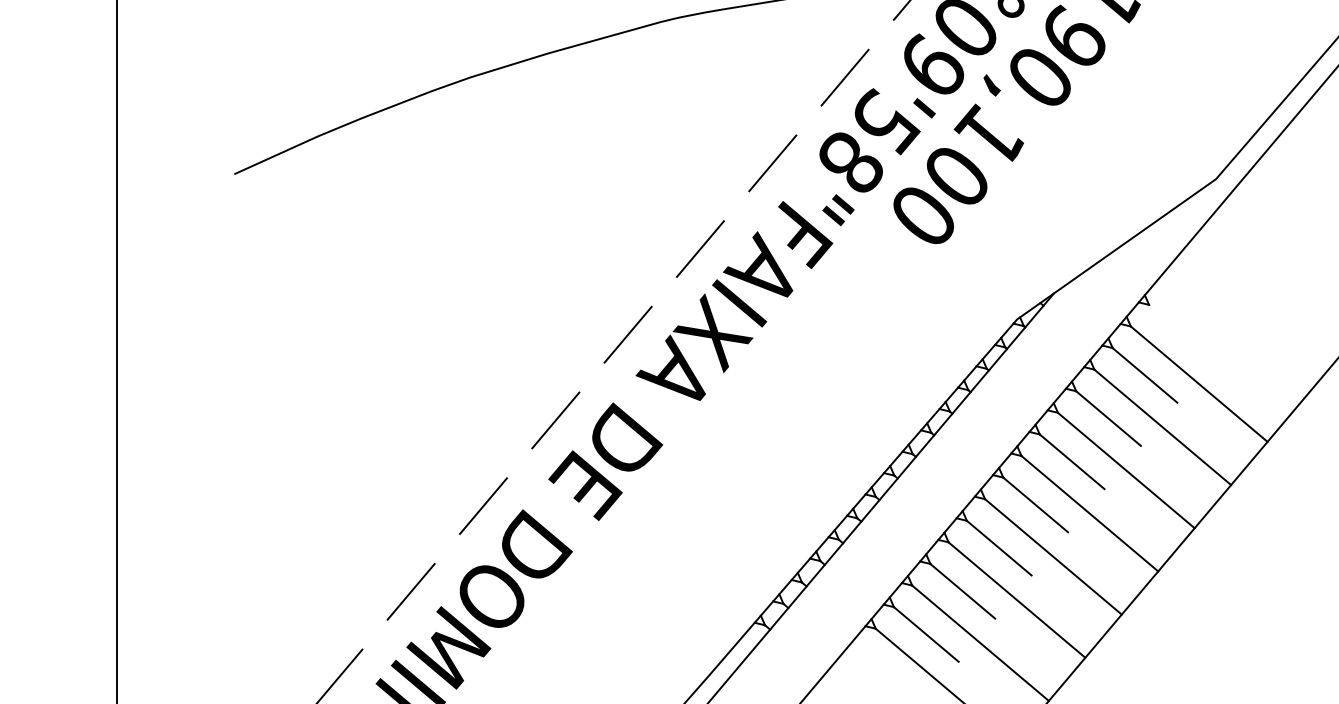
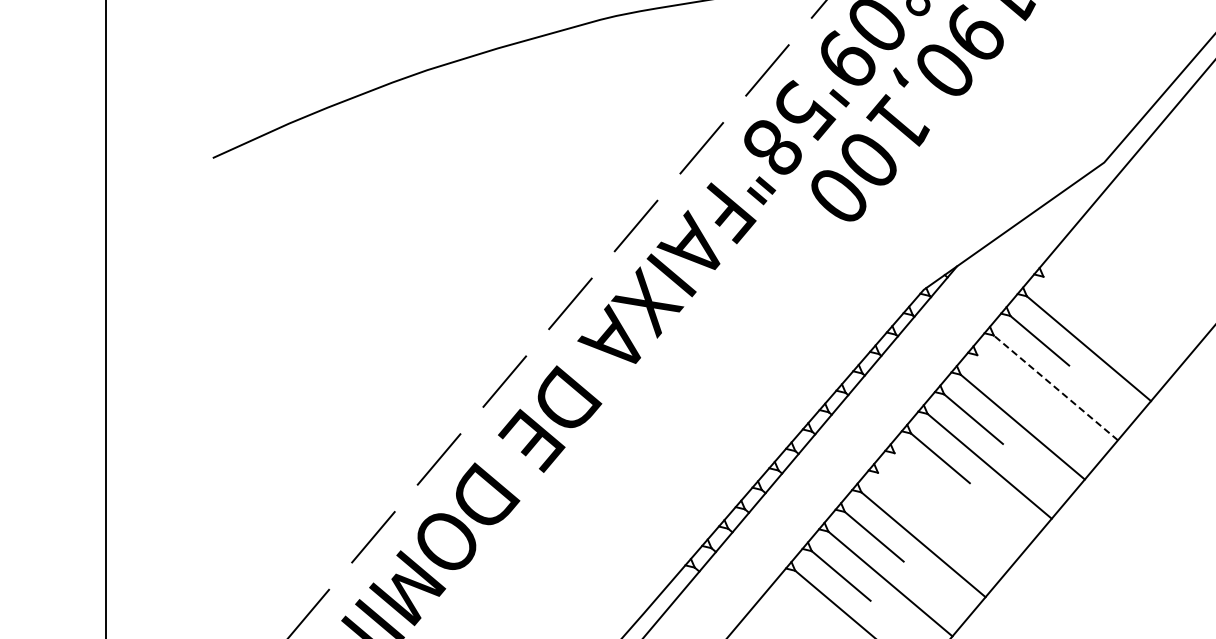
line: (1108, 418) -> (1006, 379), removed
line: (1162, 426) -> (1055, 387), solid -> dashed
line: (998, 548) -> (906, 497), removed
line: (1053, 556) -> (956, 505), removed

